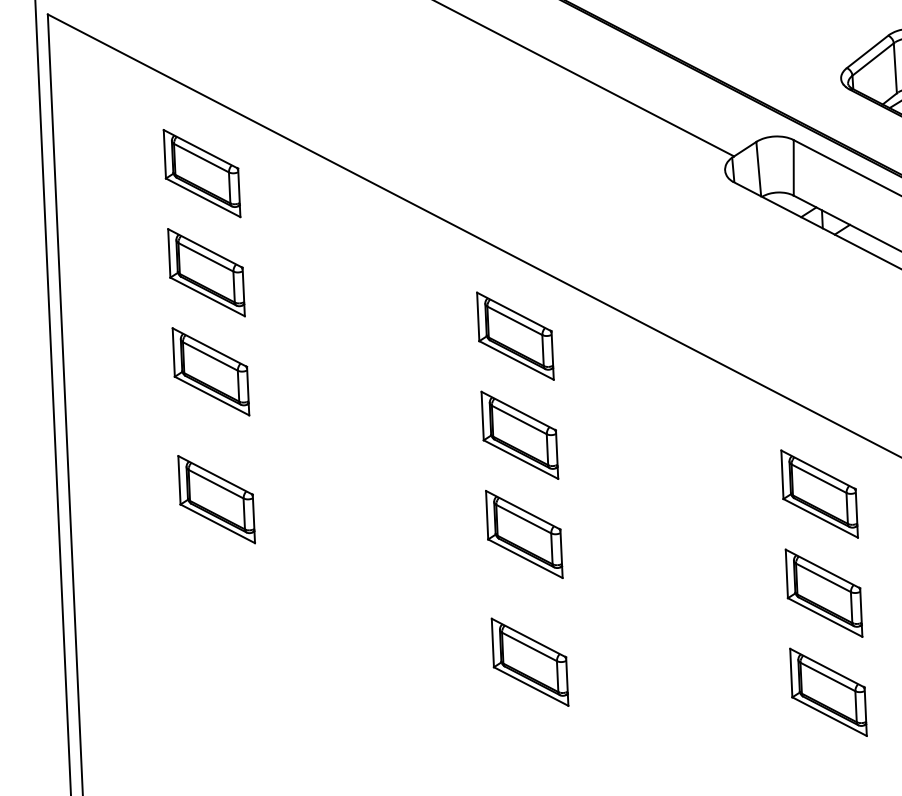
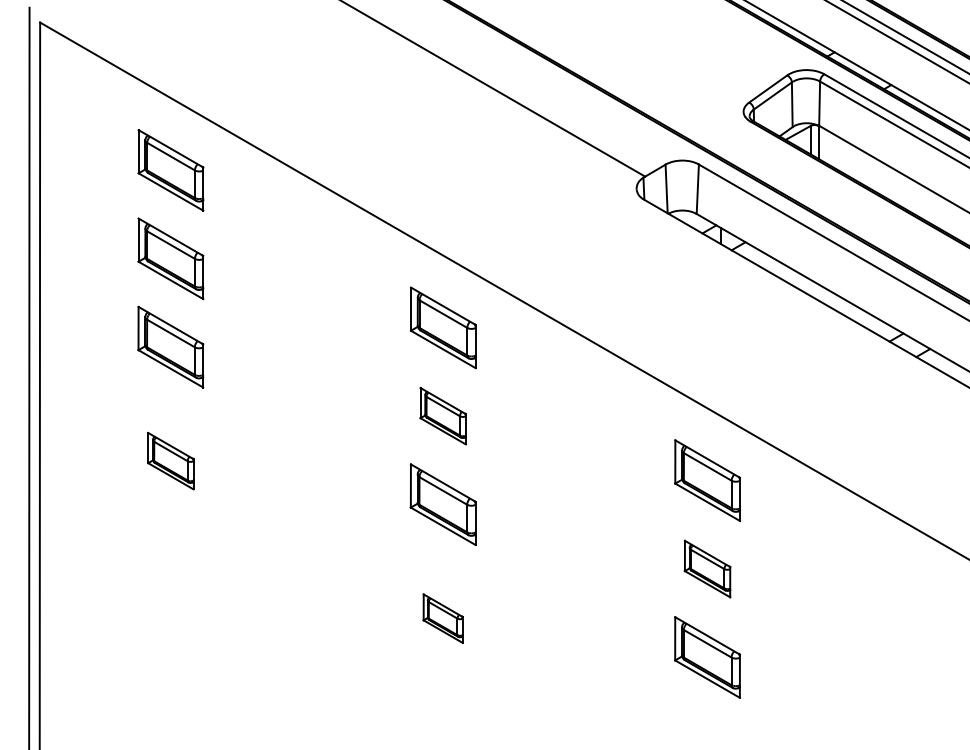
part: (518, 434) -> (442, 415), size x0.7
part: (216, 498) -> (170, 460), size x0.7
part: (823, 592) -> (707, 568), size x0.7
part: (529, 662) -> (442, 618), size x0.6

